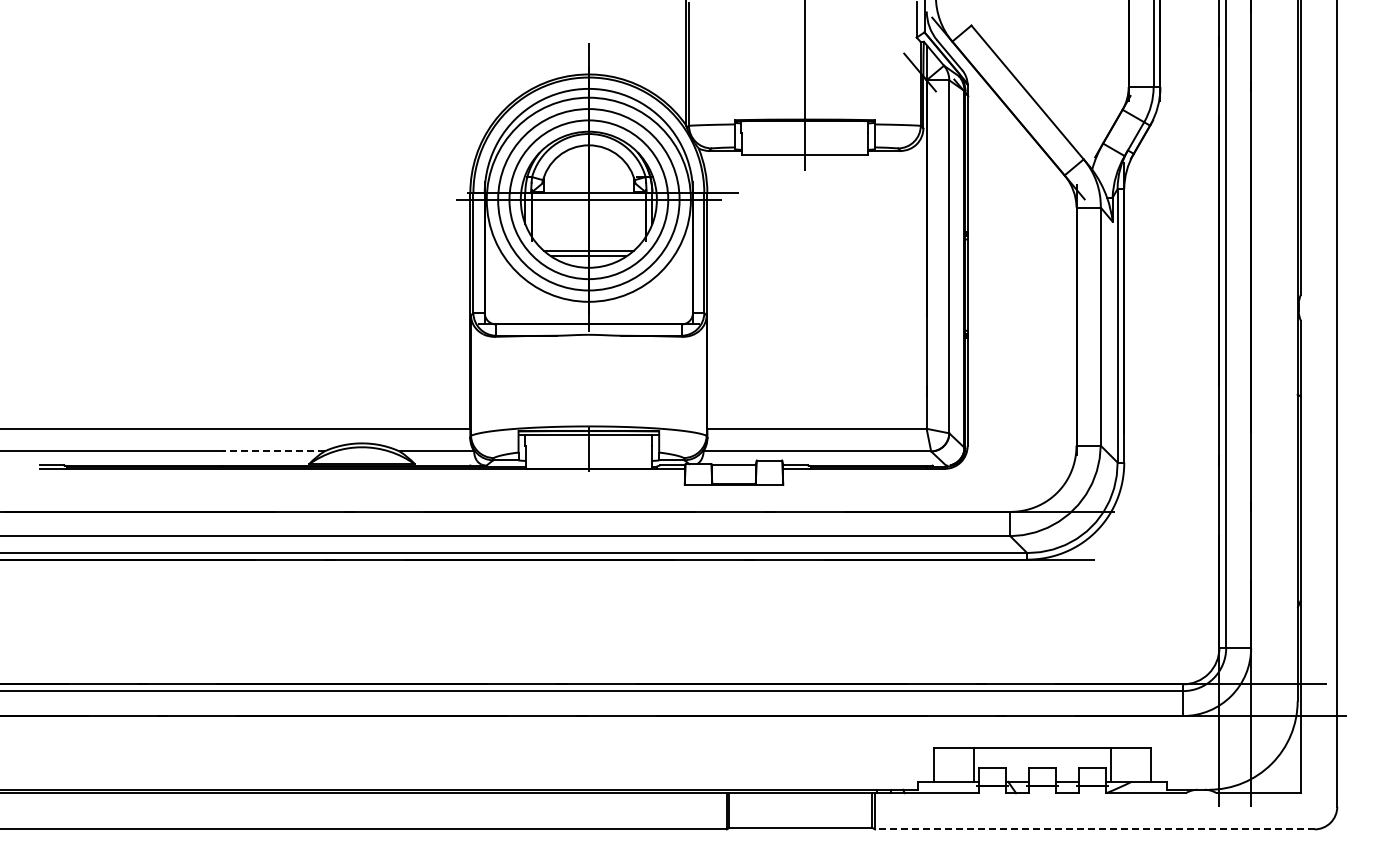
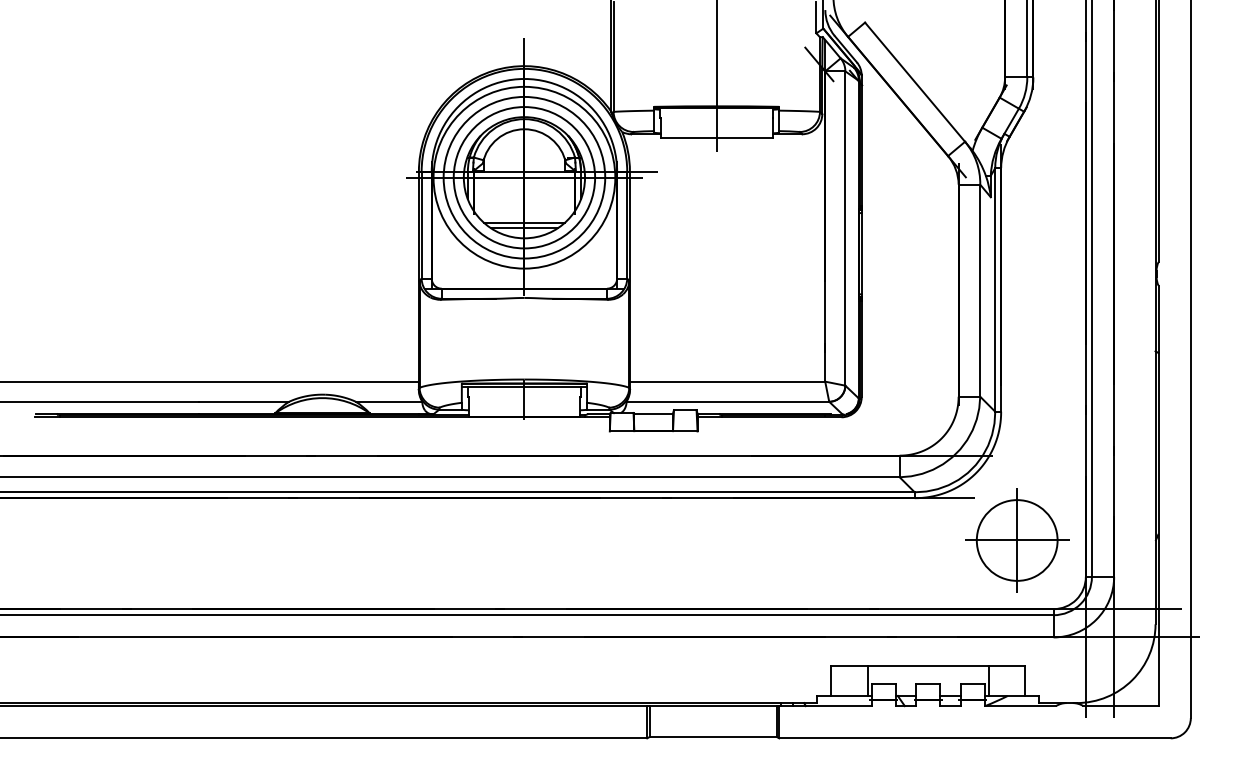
line: (273, 451) -> (243, 401), dashed -> solid
part: (1141, 606) -> (1016, 539), added
line: (1094, 829) -> (974, 738), dashed -> solid

